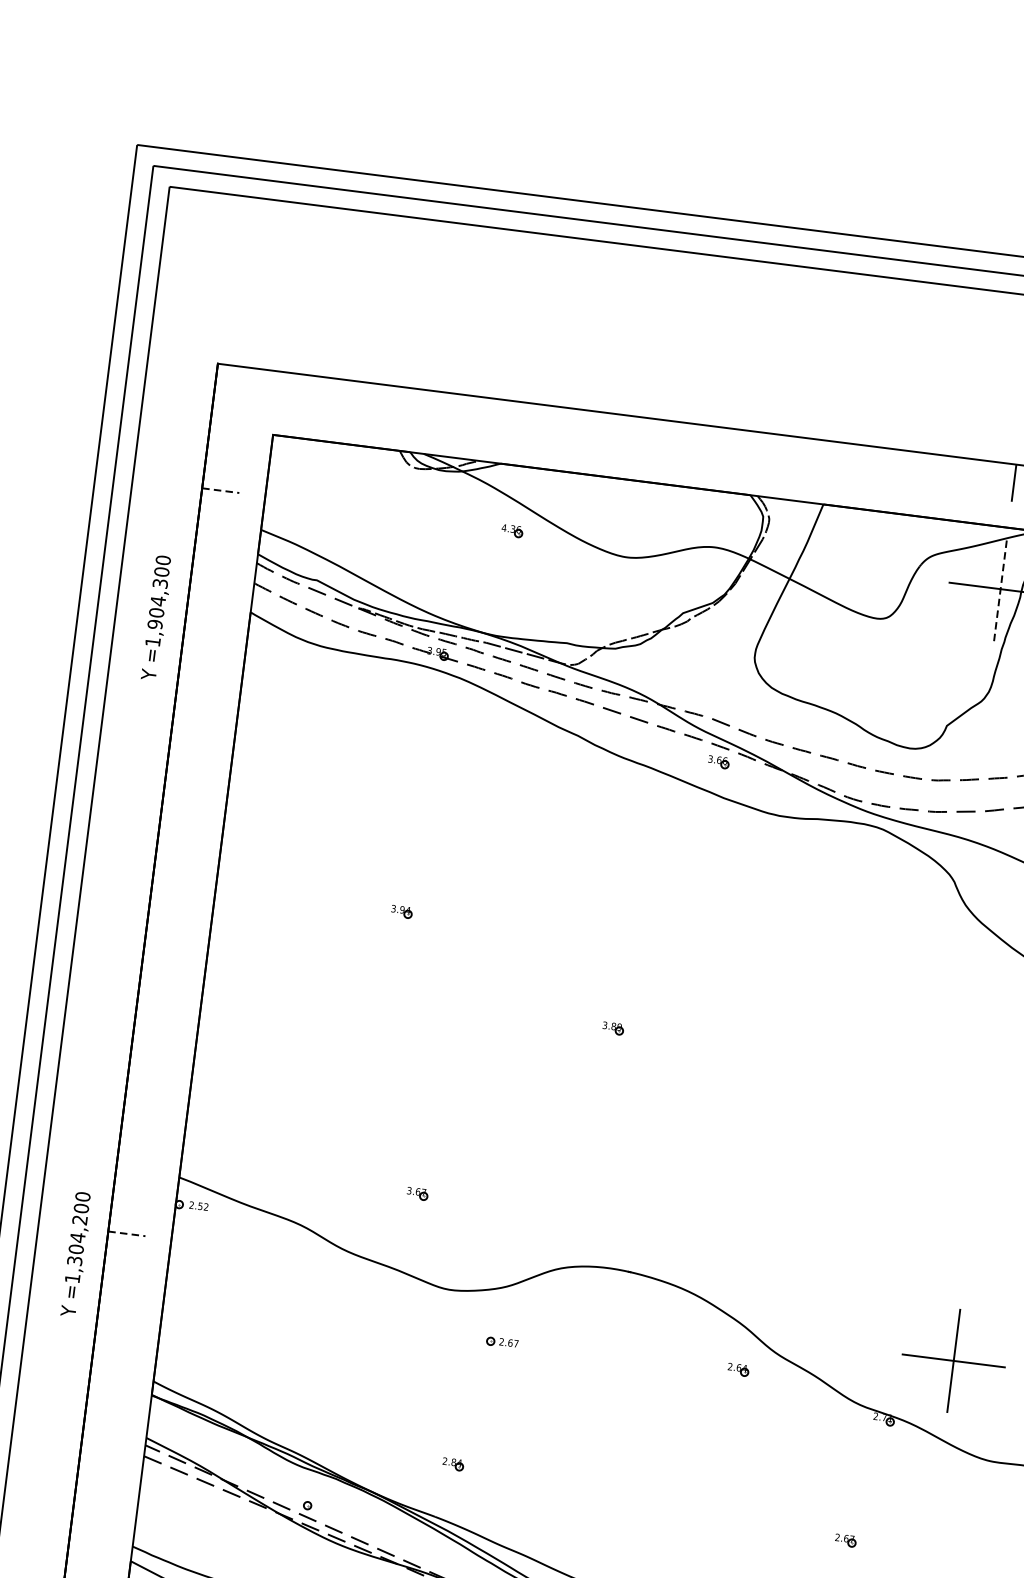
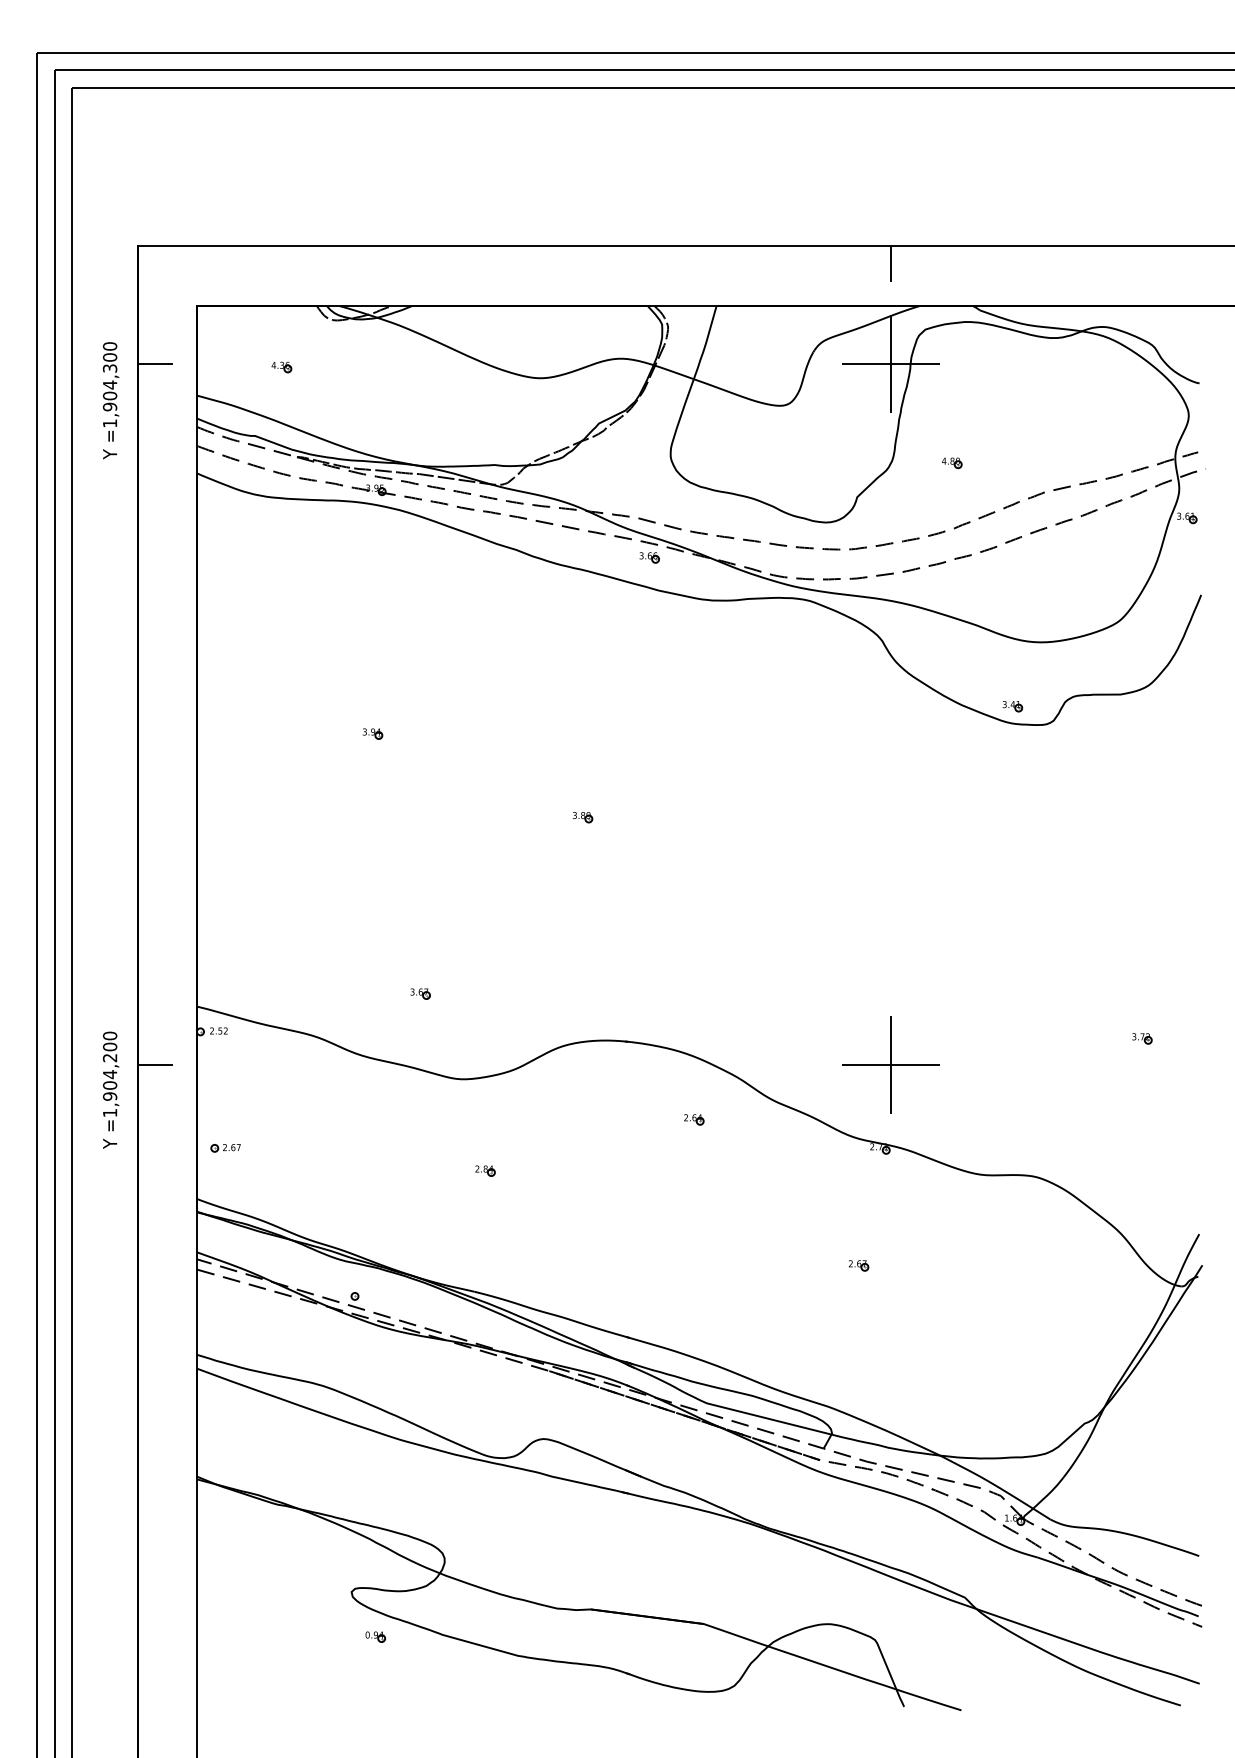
line: (221, 490) -> (155, 363), dashed -> solid
part: (512, 531) -> (281, 367), moved
line: (1001, 588) -> (891, 363), dashed -> solid
text: (156, 617) -> (110, 400), moved
line: (127, 1234) -> (155, 1065), dashed -> solid
text: (75, 1261) -> (110, 1096), =1,304,200 -> =1,904,200
part: (502, 1342) -> (225, 1148), moved
part: (953, 1360) -> (890, 1064), moved
part: (738, 1369) -> (694, 1119), moved
part: (453, 1463) -> (485, 1170), moved

